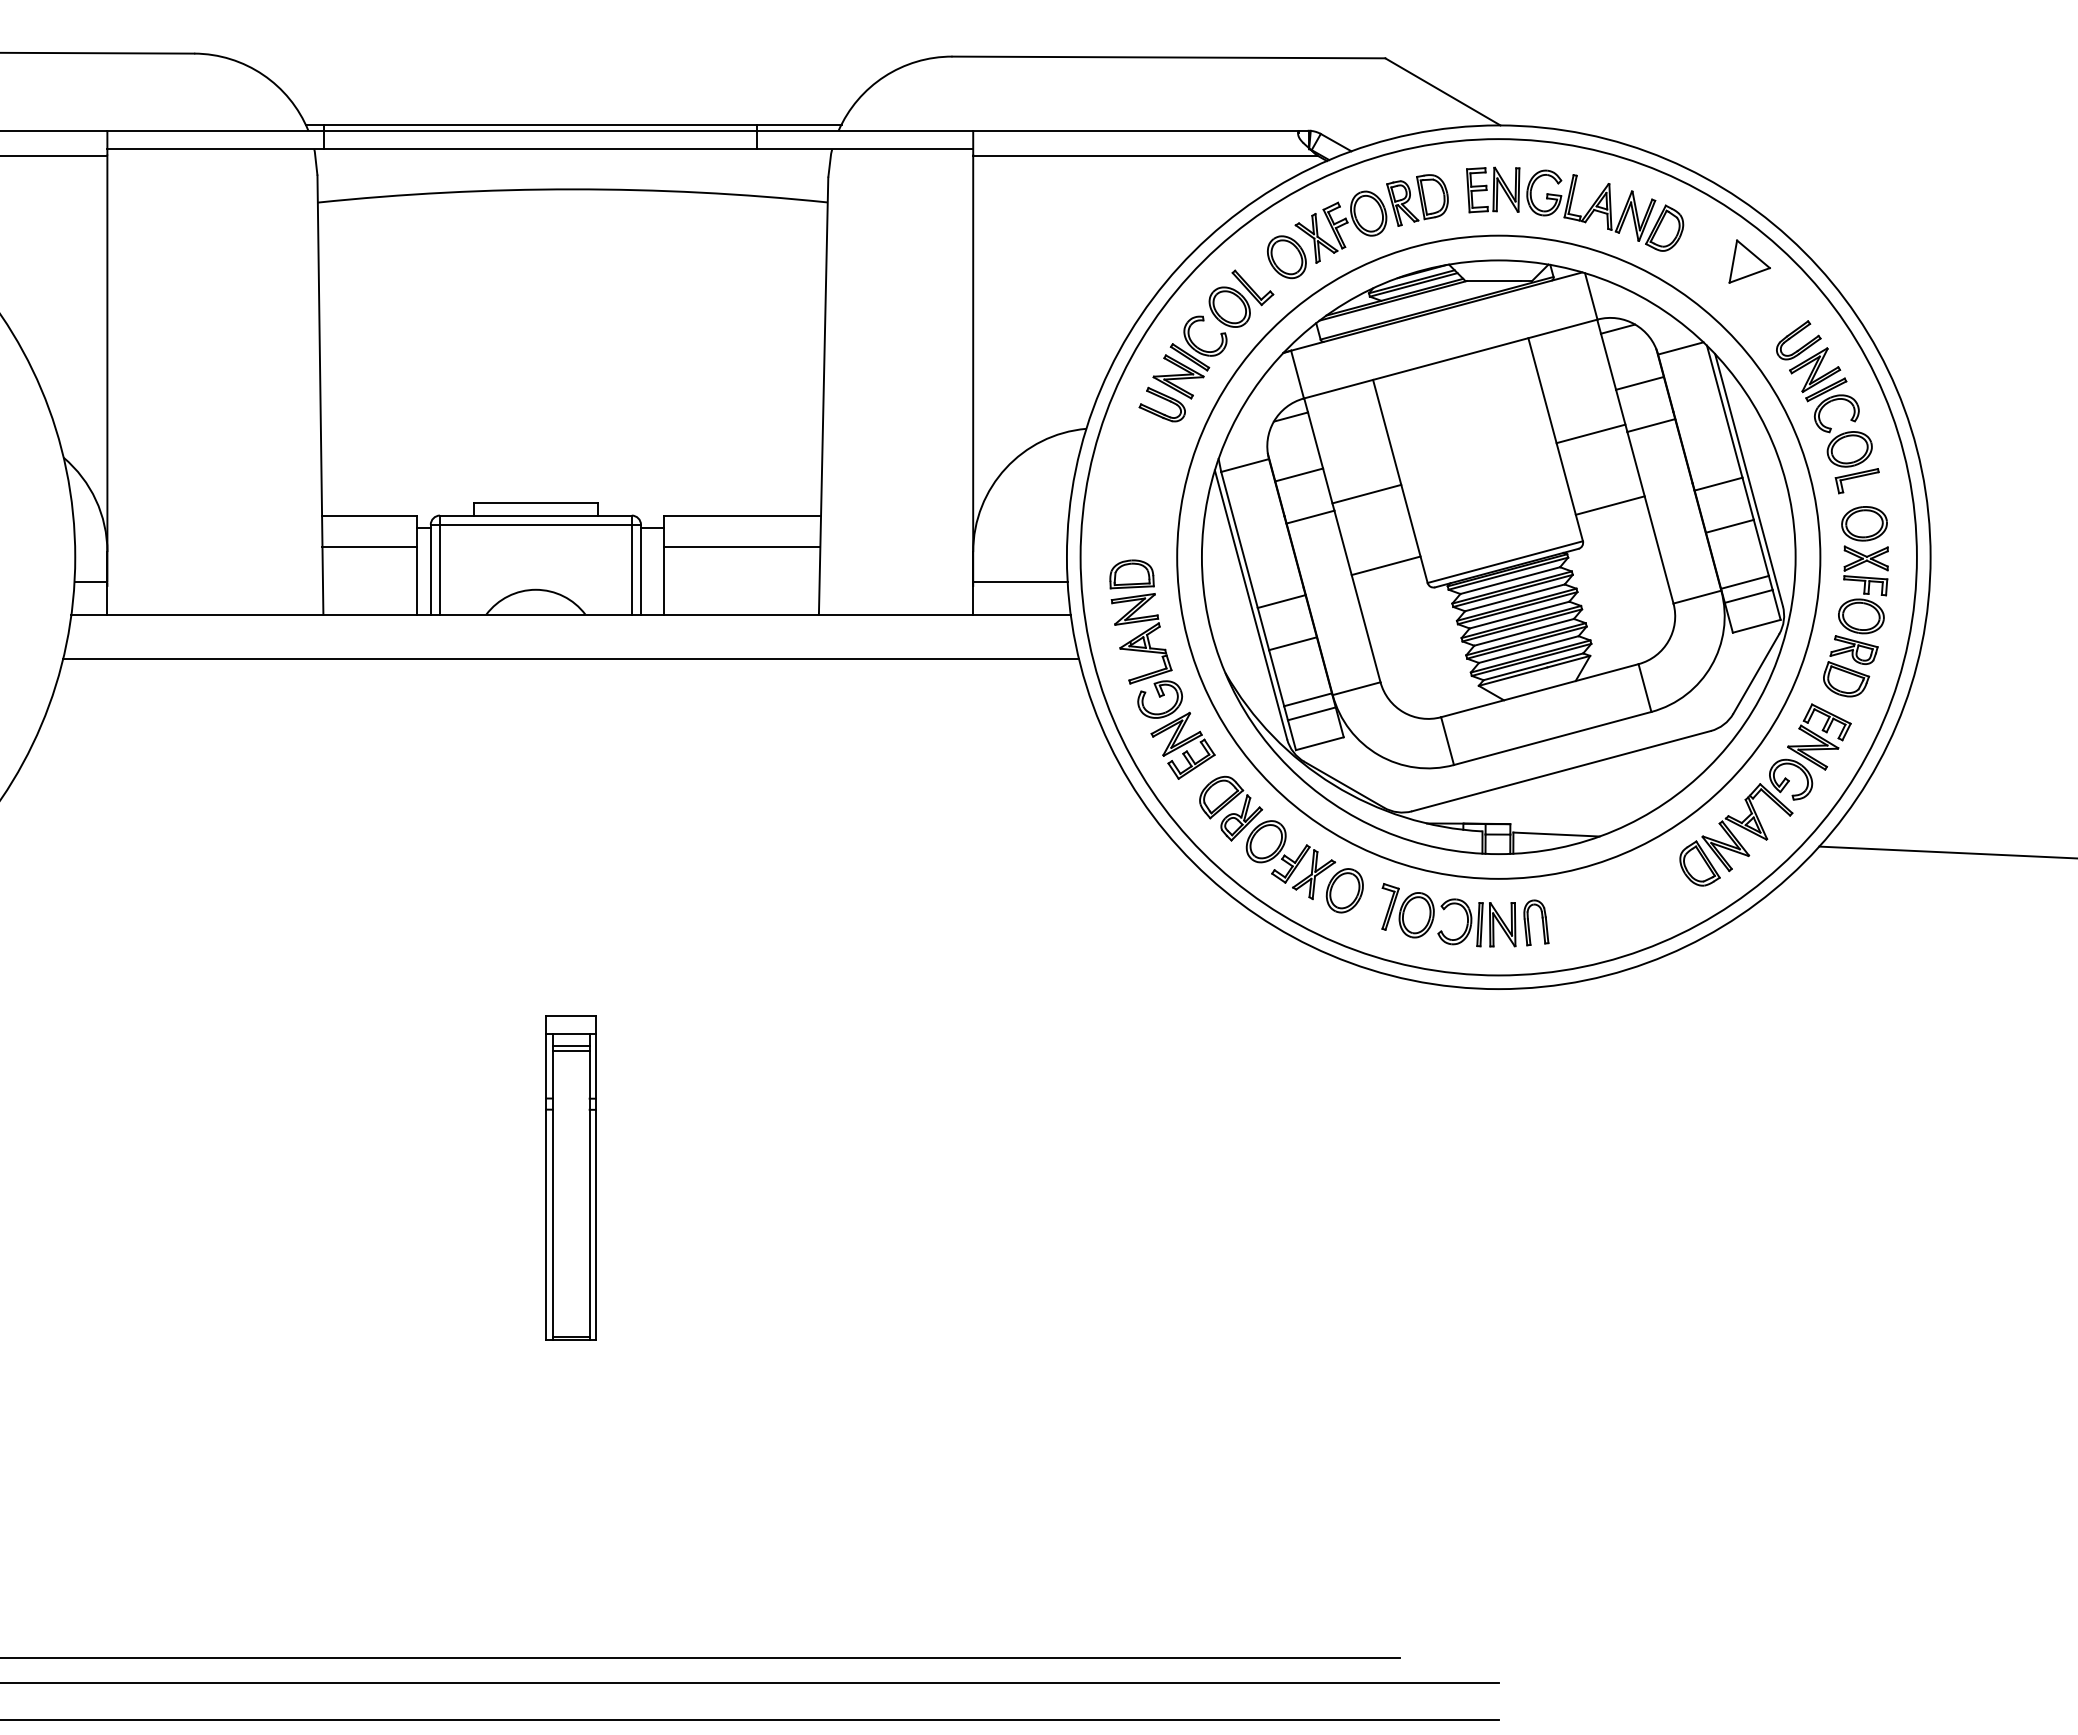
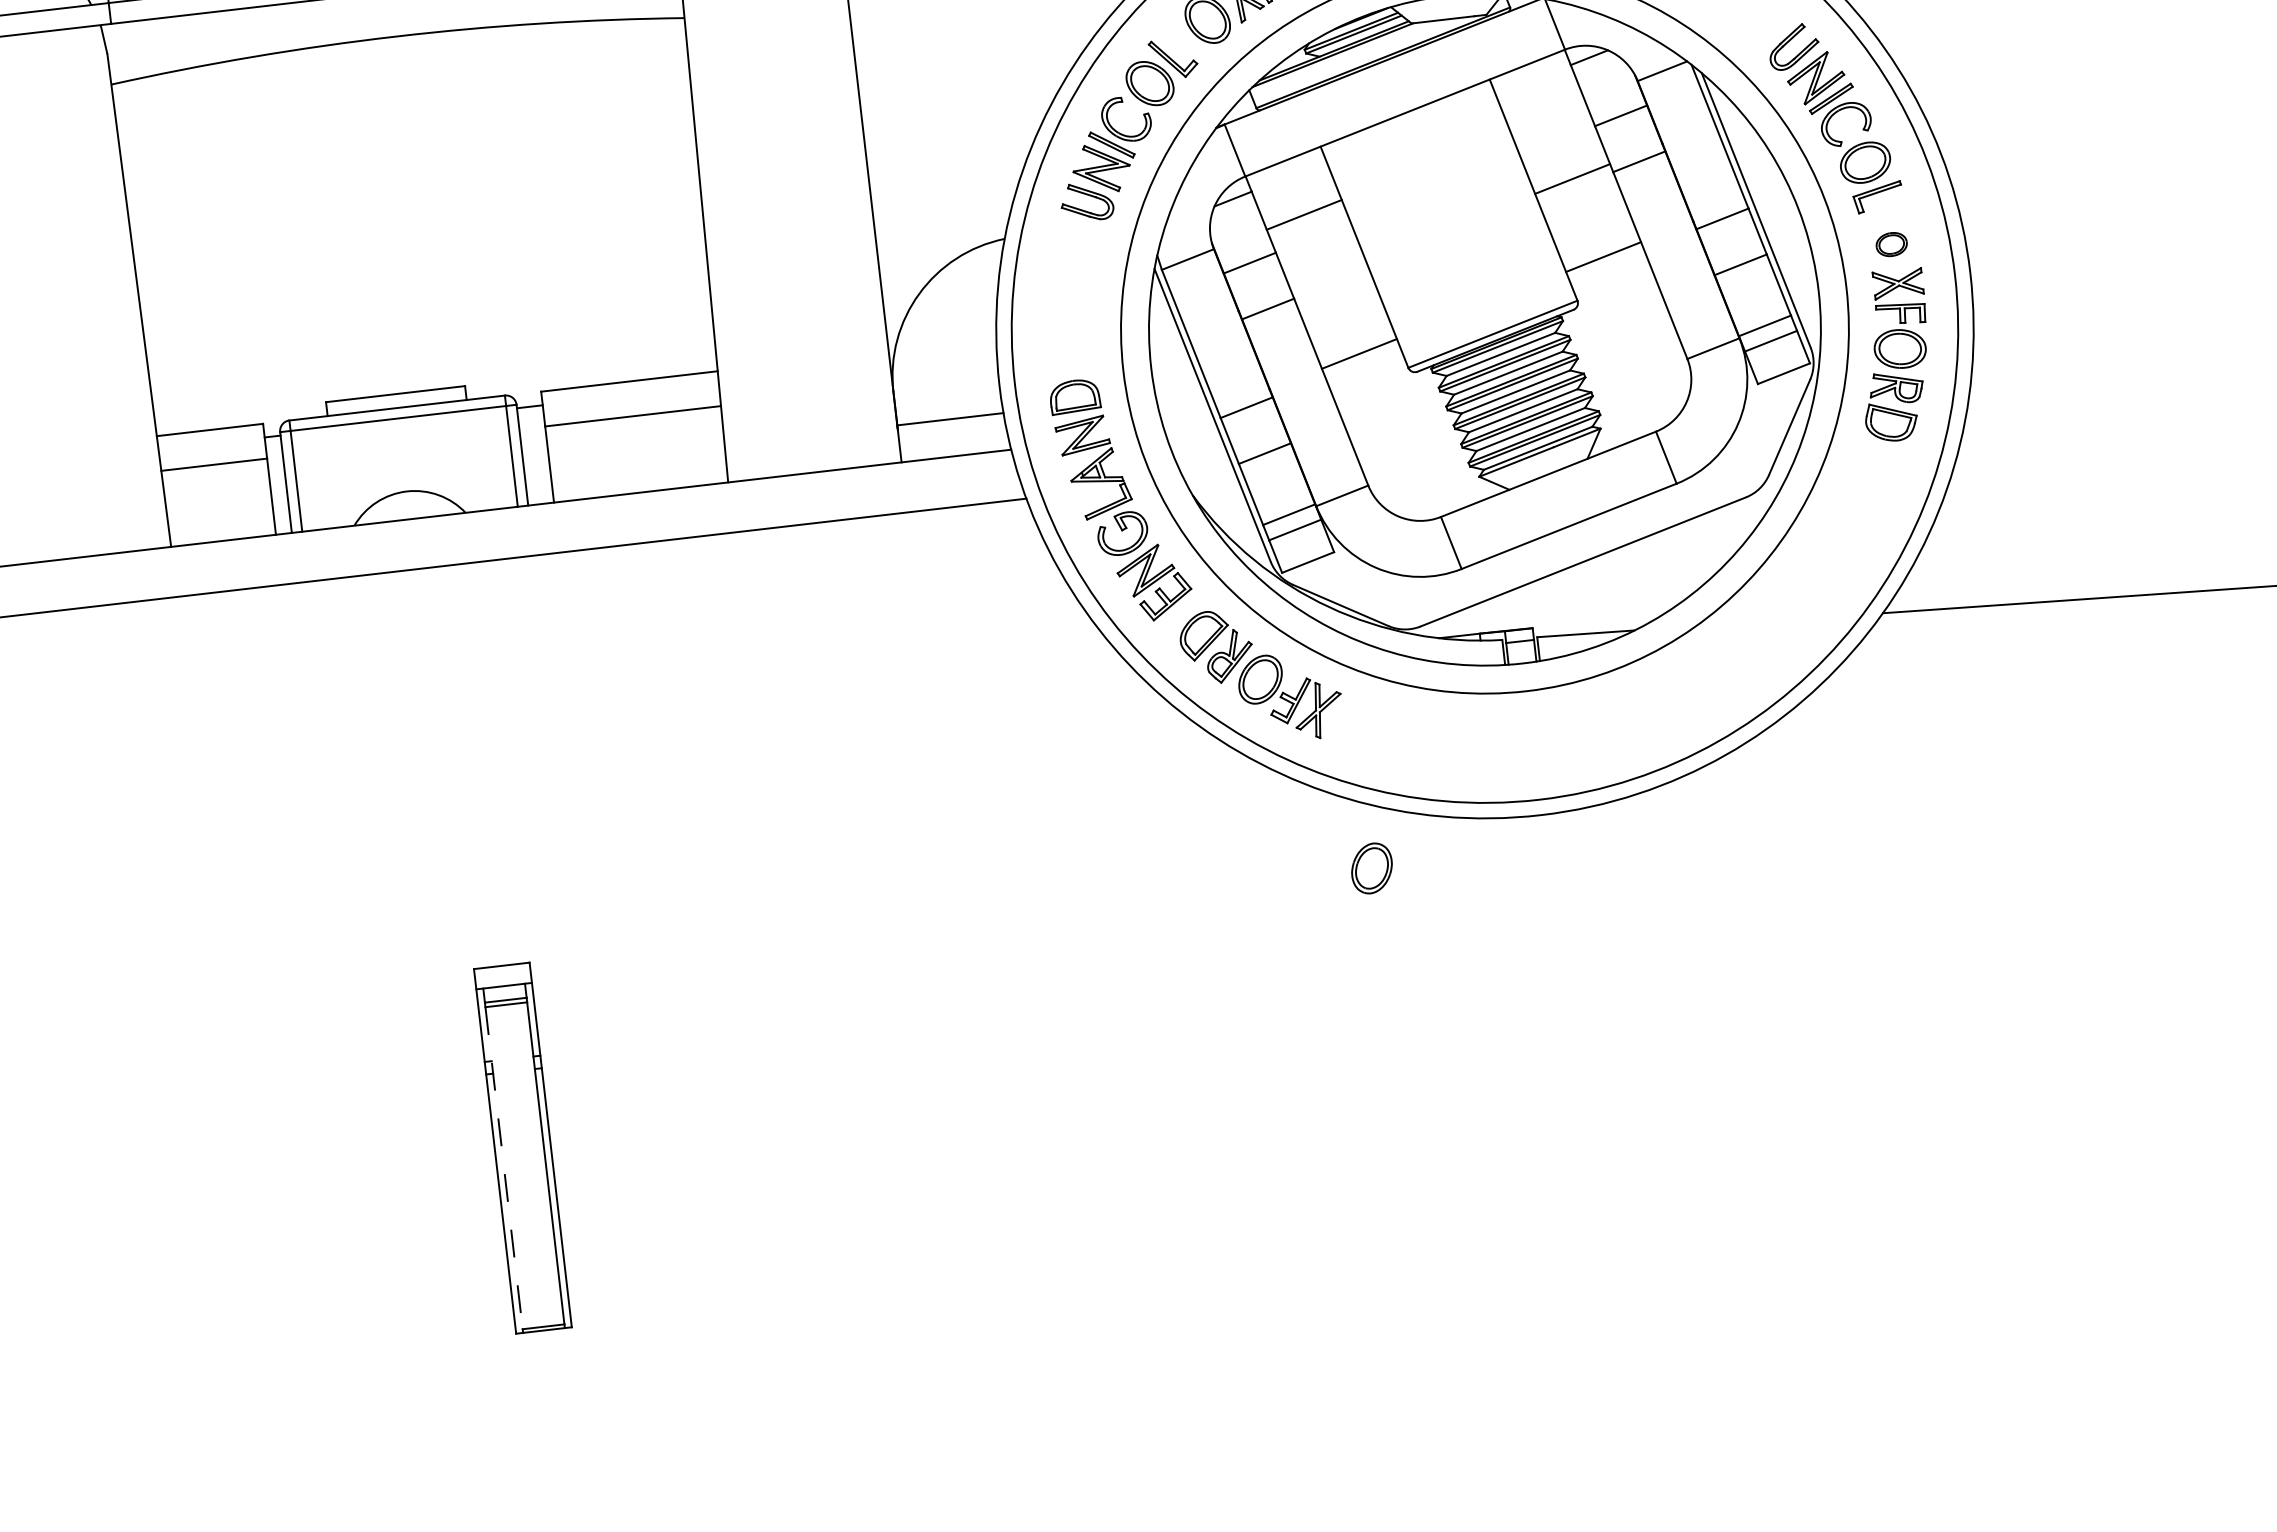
line: (1366, 493) -> (1303, 214), moved
part: (1864, 523) -> (1891, 244), size x0.6
part: (1765, 794) -> (1815, 561), removed
part: (1344, 890) -> (1371, 868), moved
part: (1465, 915) -> (1494, 736), removed
line: (552, 1194) -> (504, 1169), solid -> dashed

